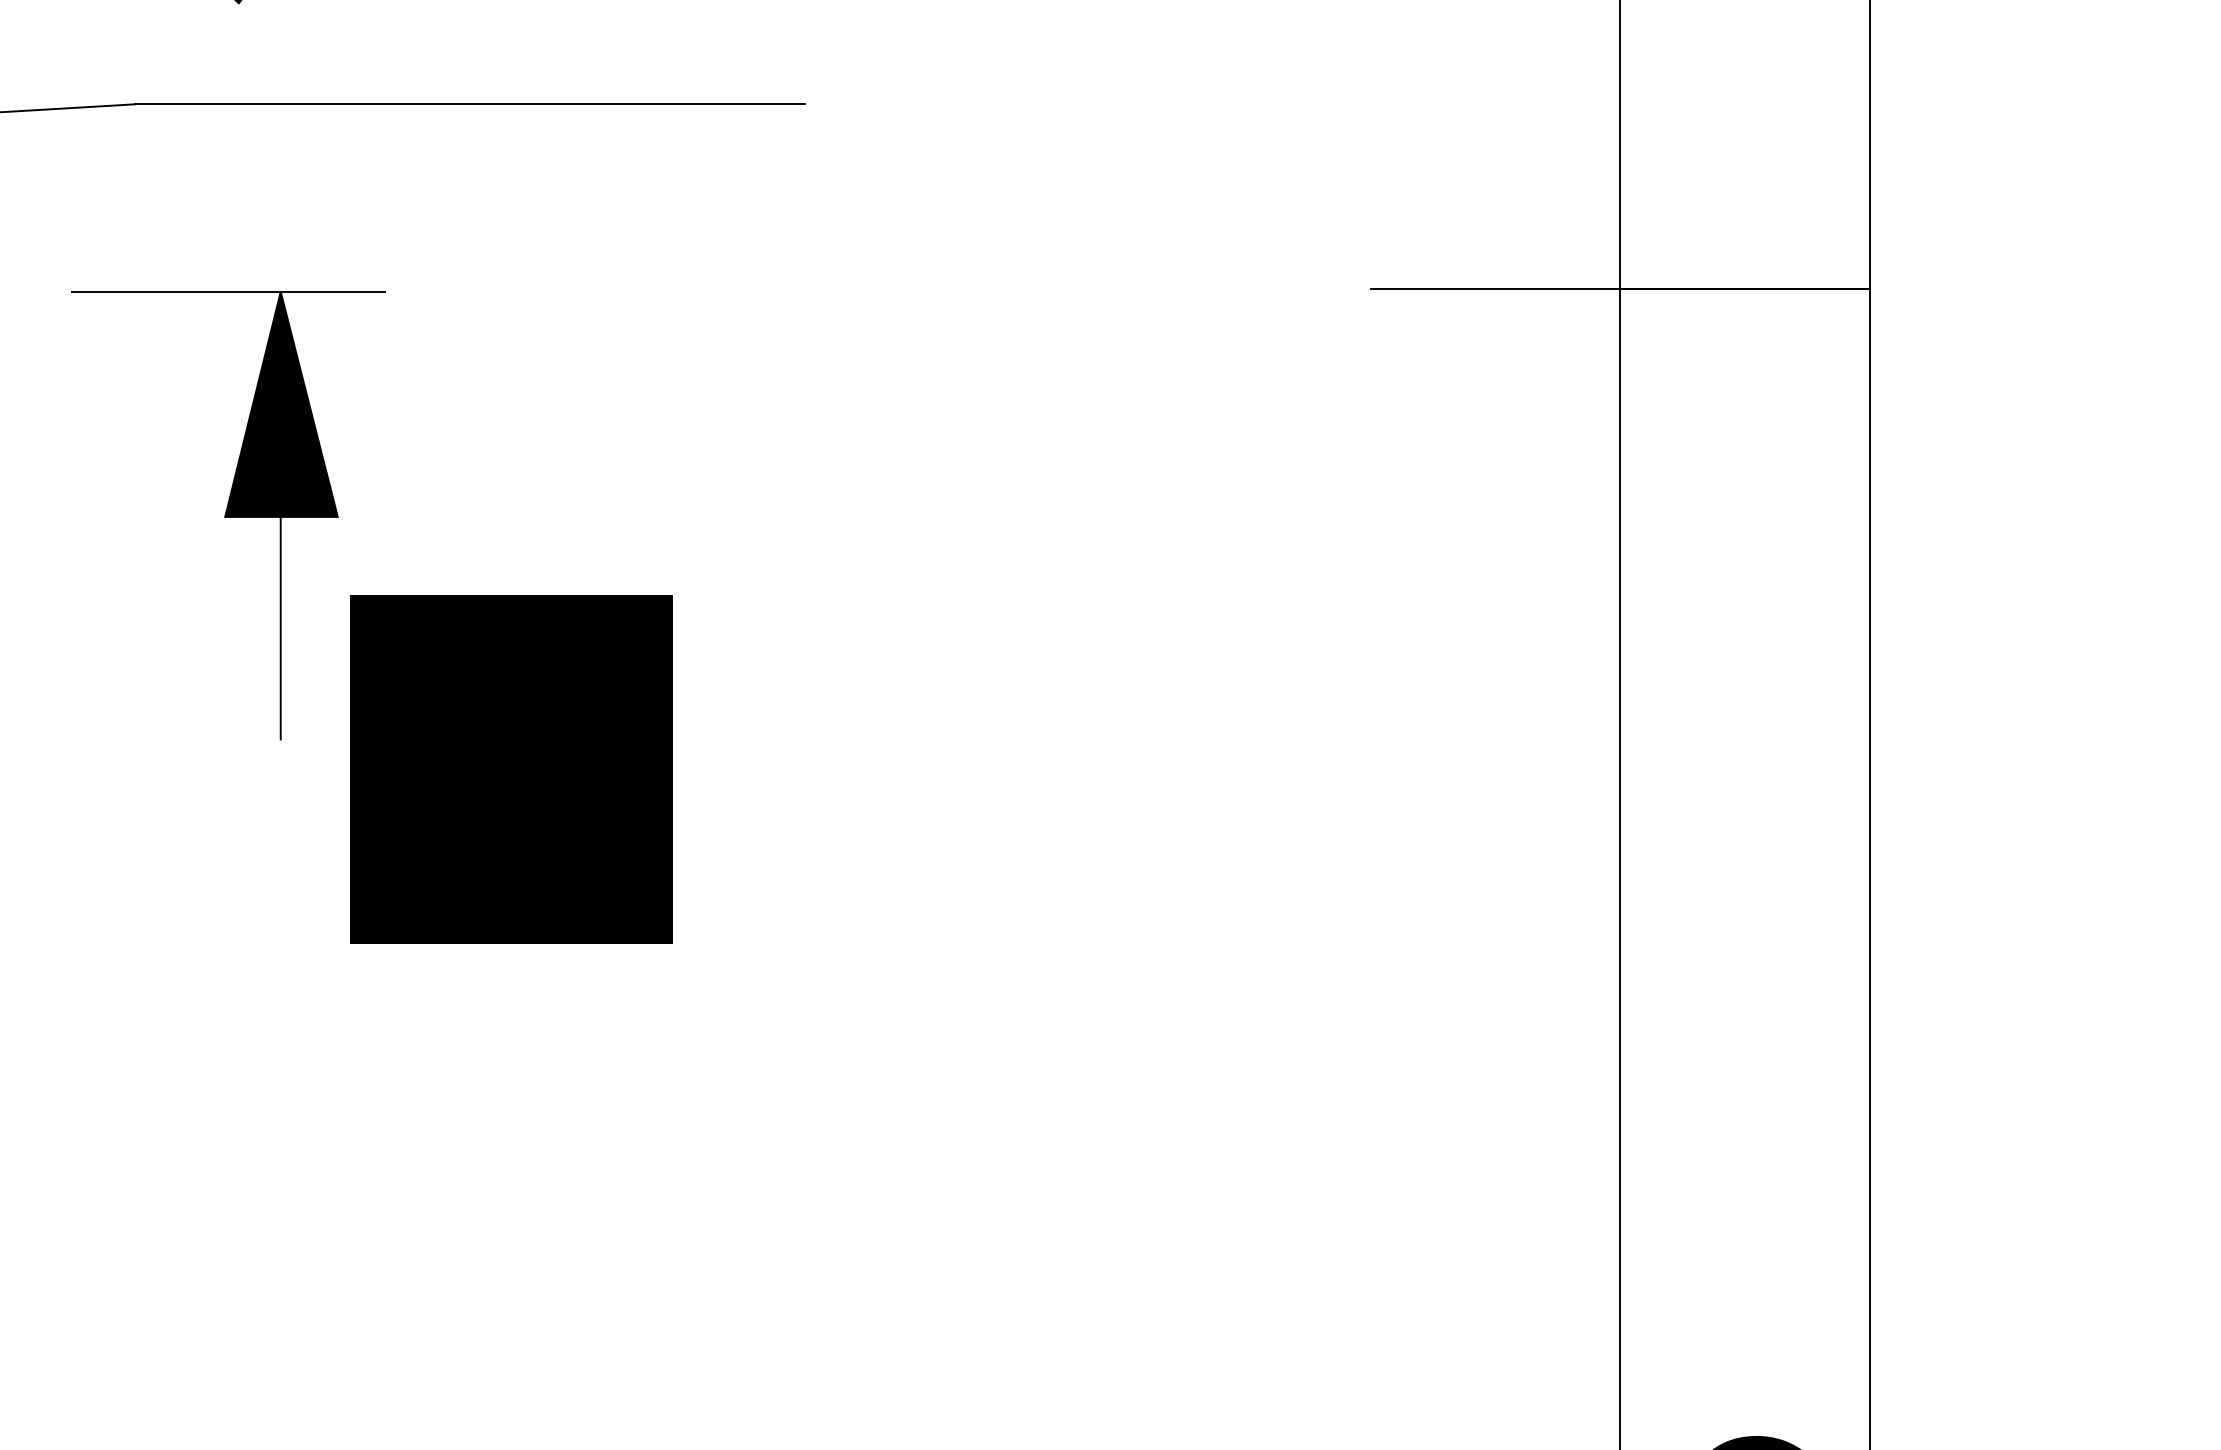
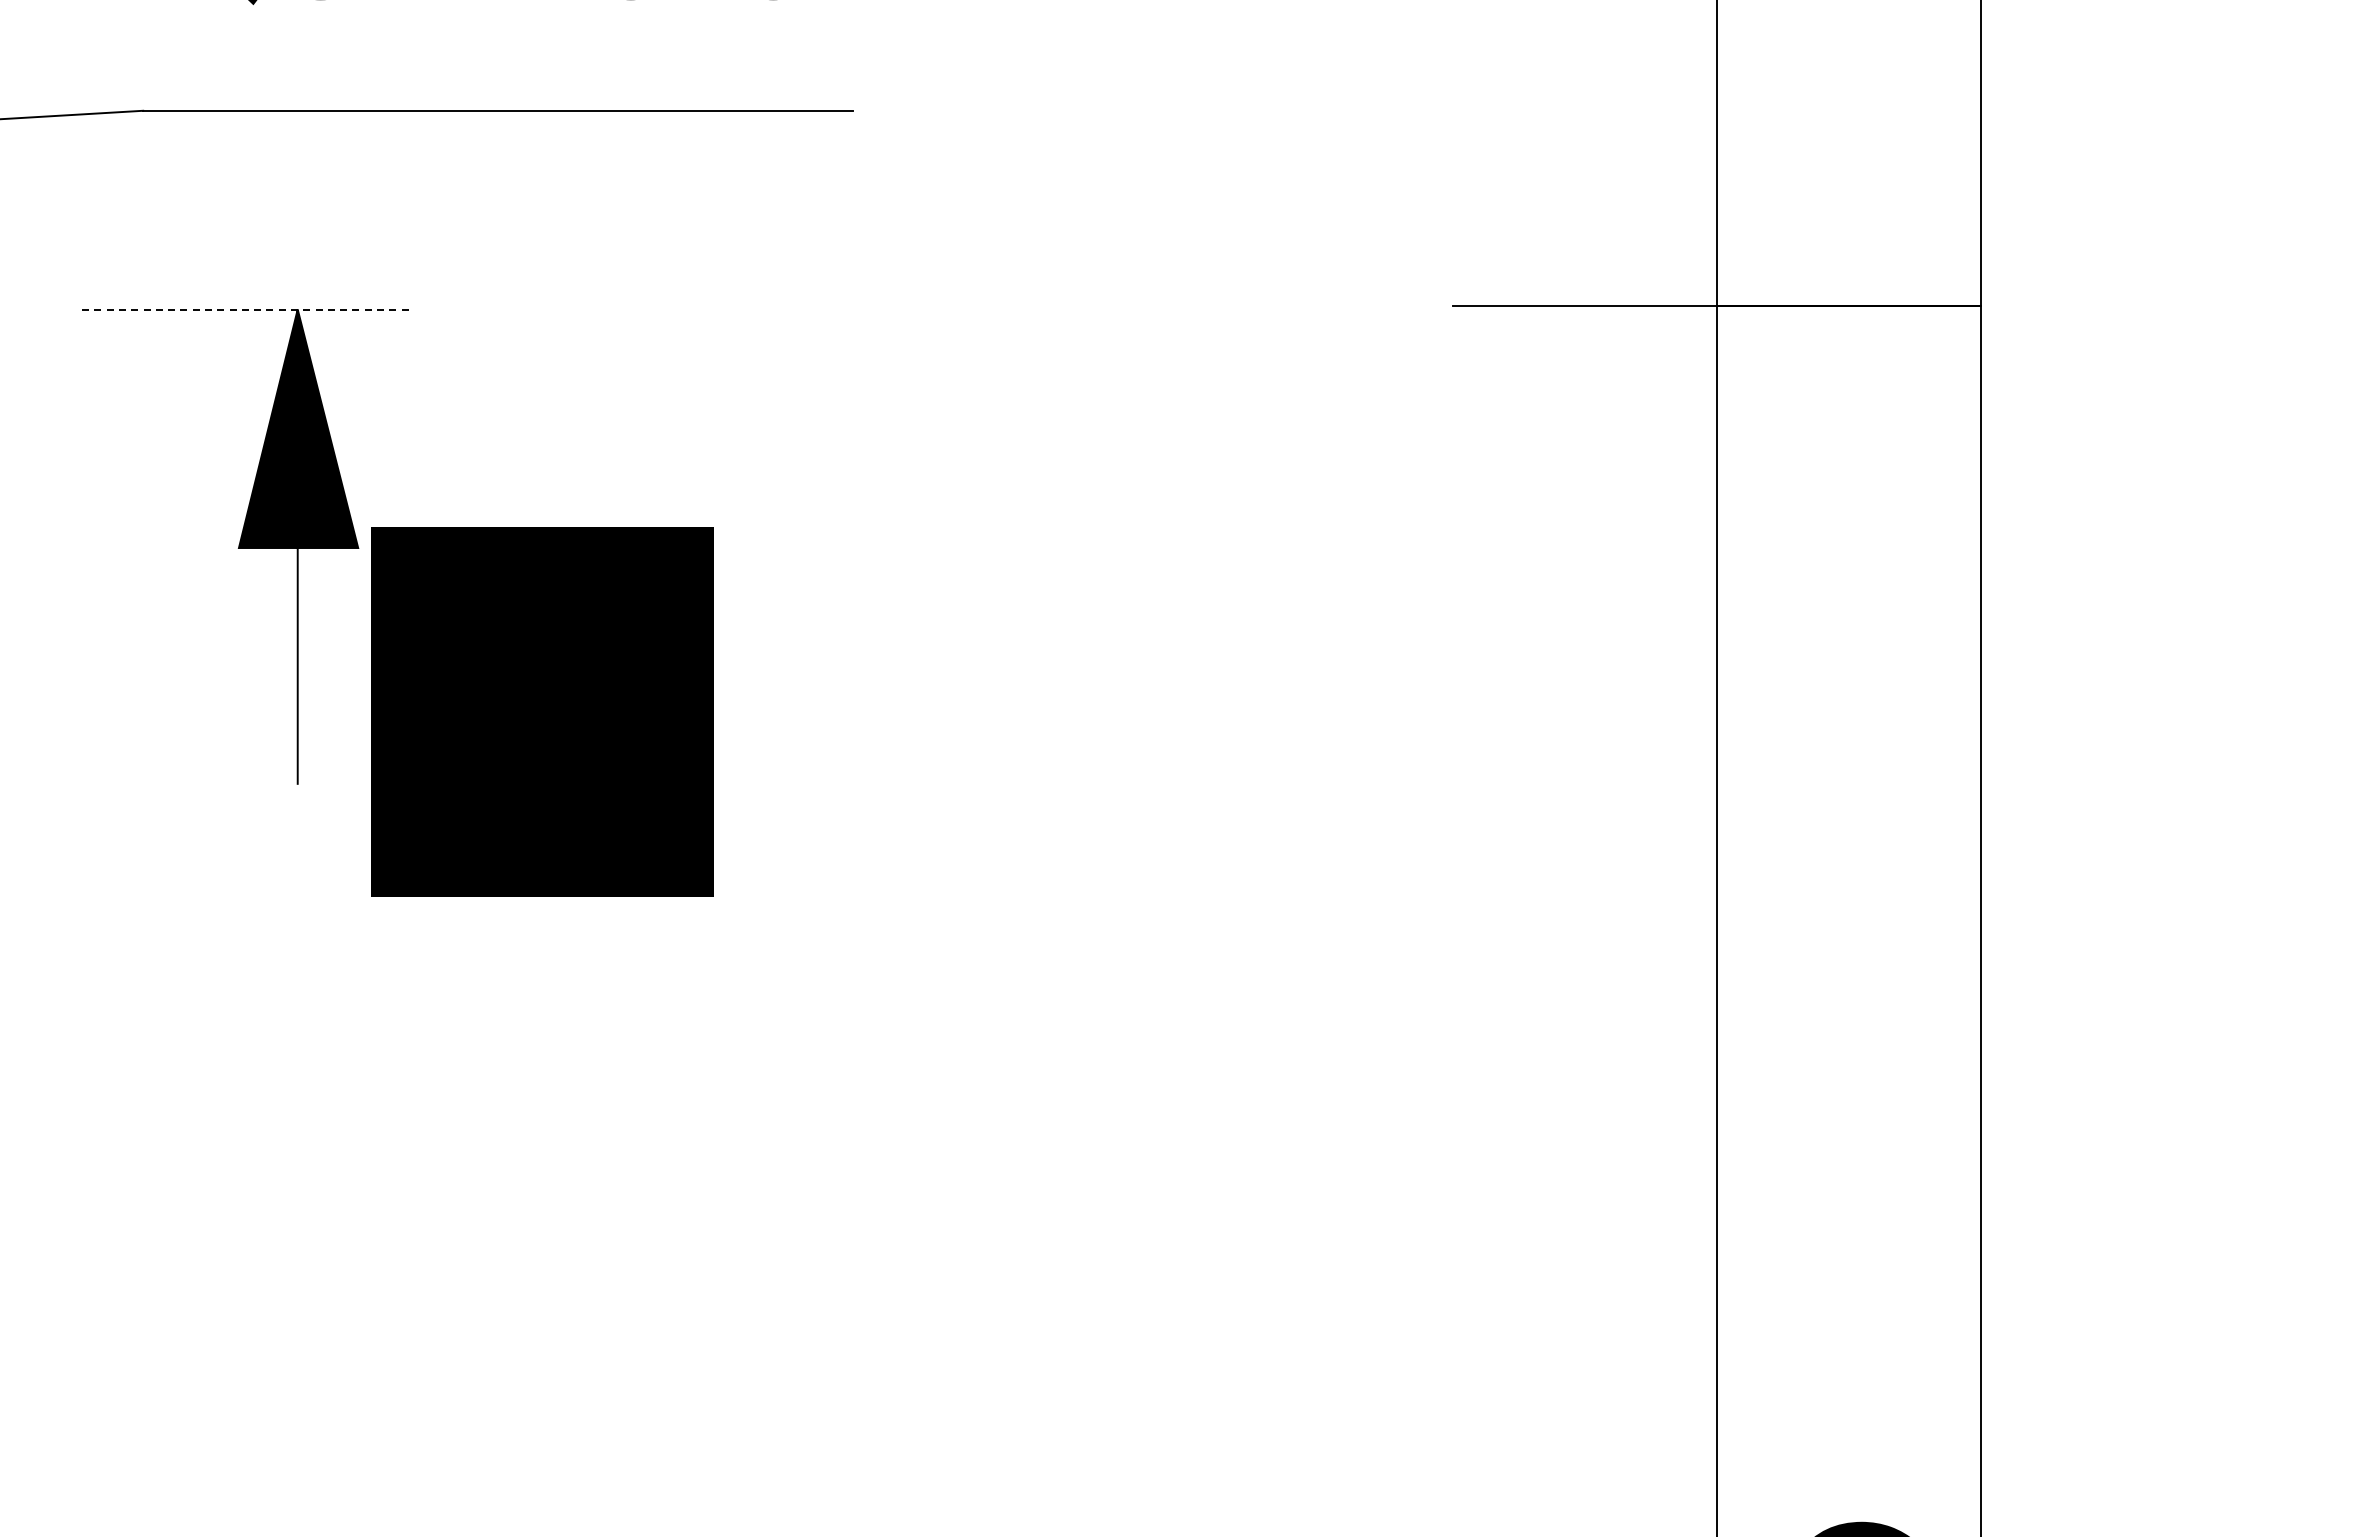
line: (228, 291) -> (242, 309), solid -> dashed
text: (511, 769) -> (542, 711), moved

